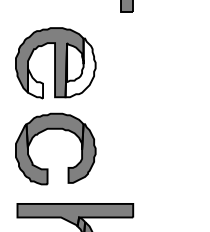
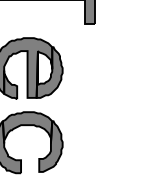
fill: (80, 67) -> (49, 72), added
fill: (35, 81) -> (10, 84), added

